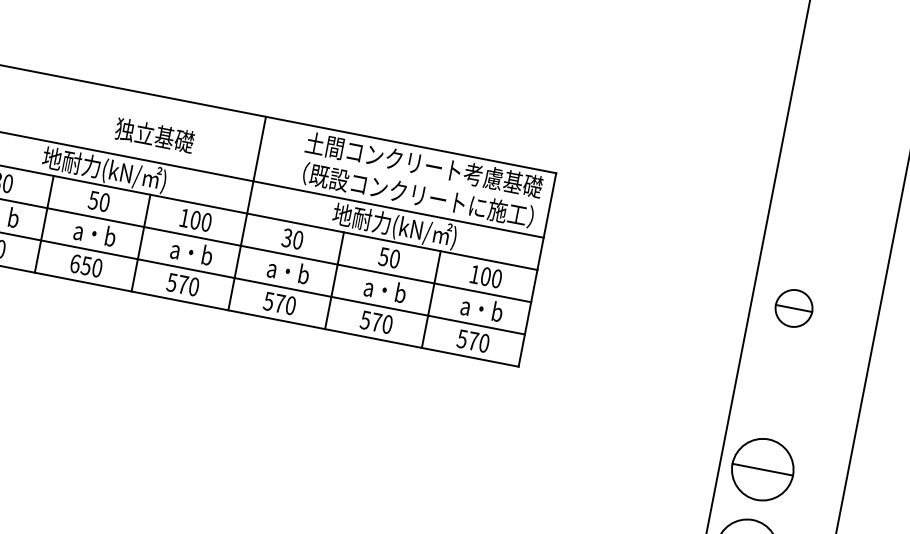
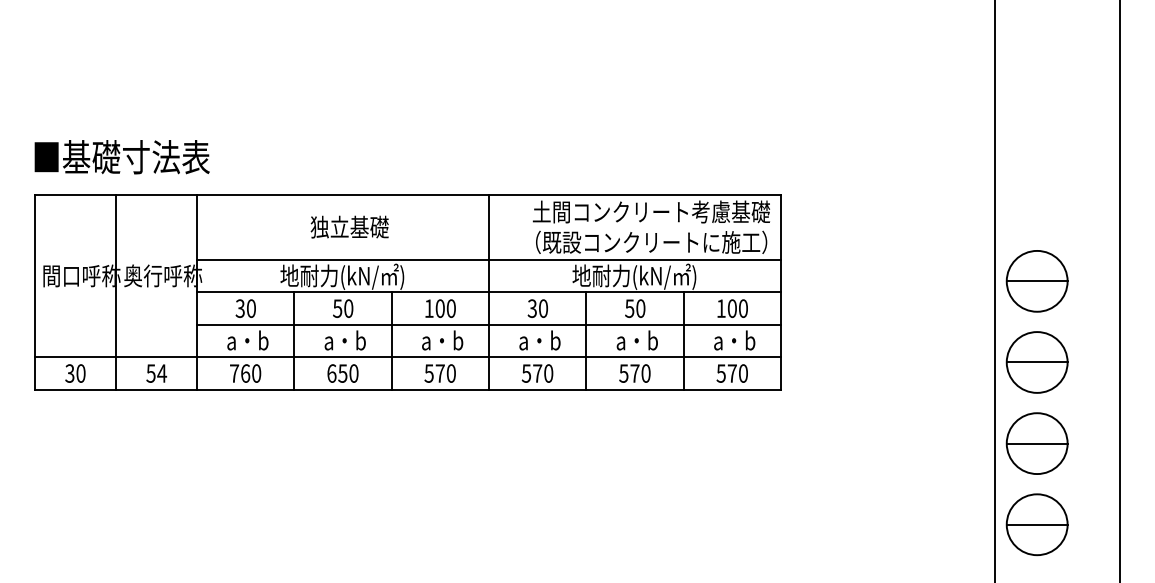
text: (154, 134) -> (349, 226), moved
part: (793, 308) -> (1036, 281), size x1.67
part: (777, 388) -> (1036, 362), added

